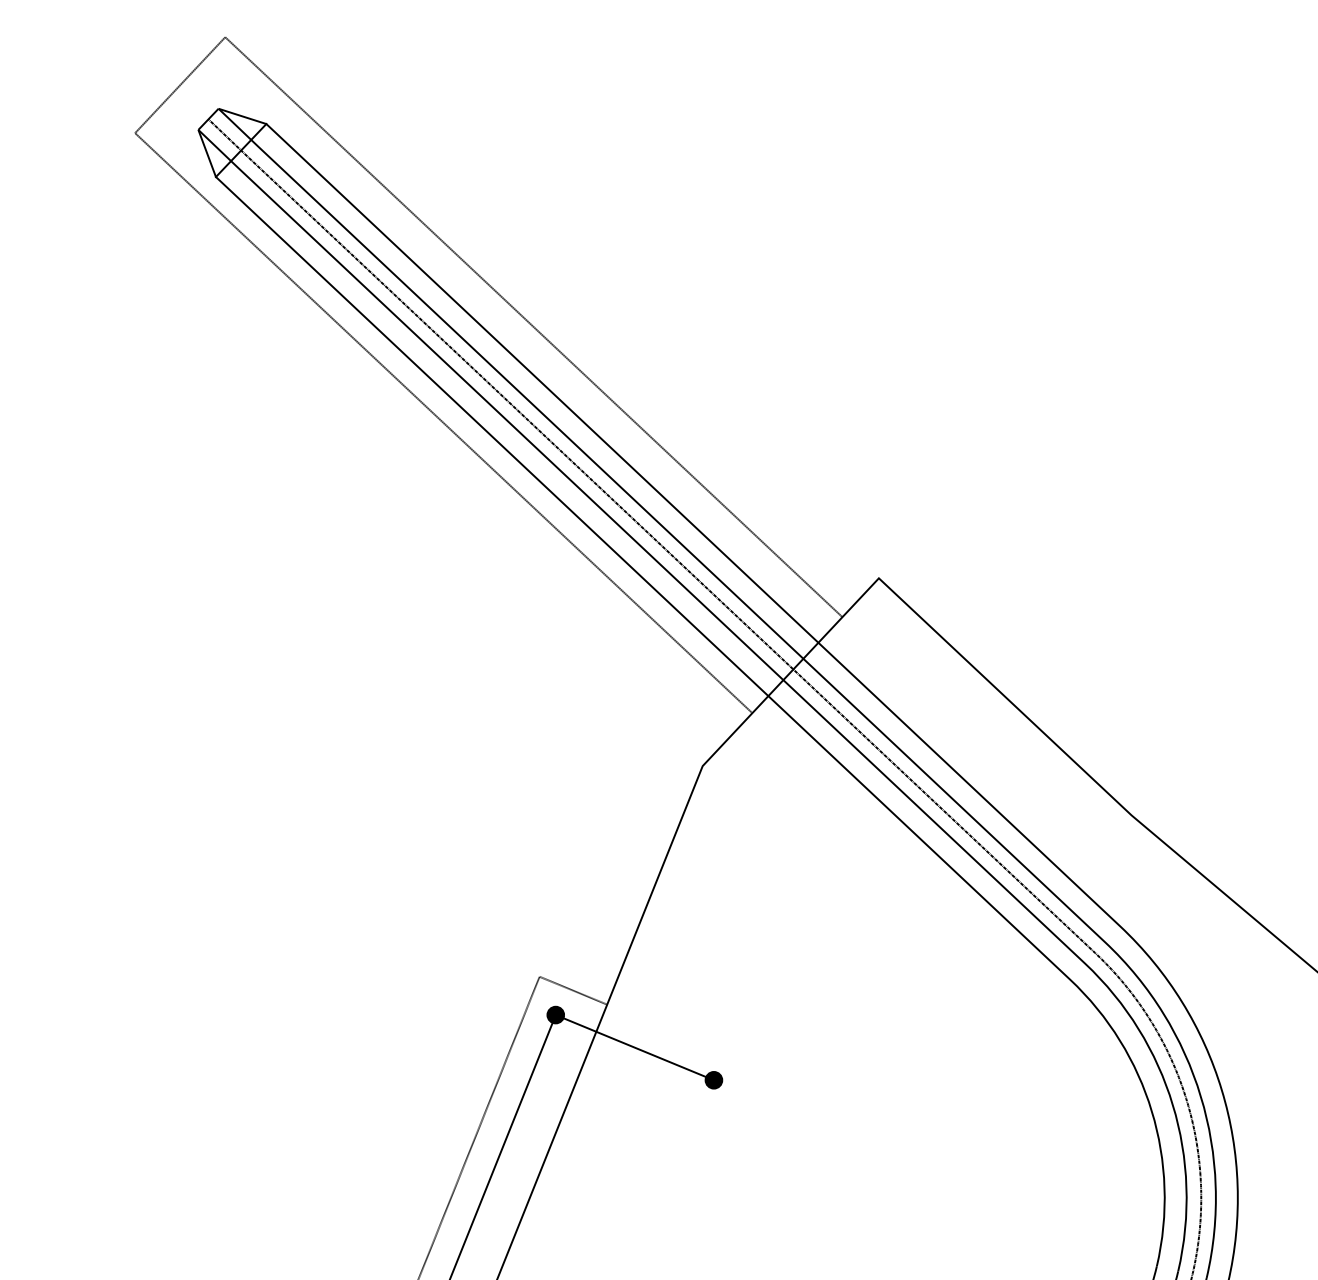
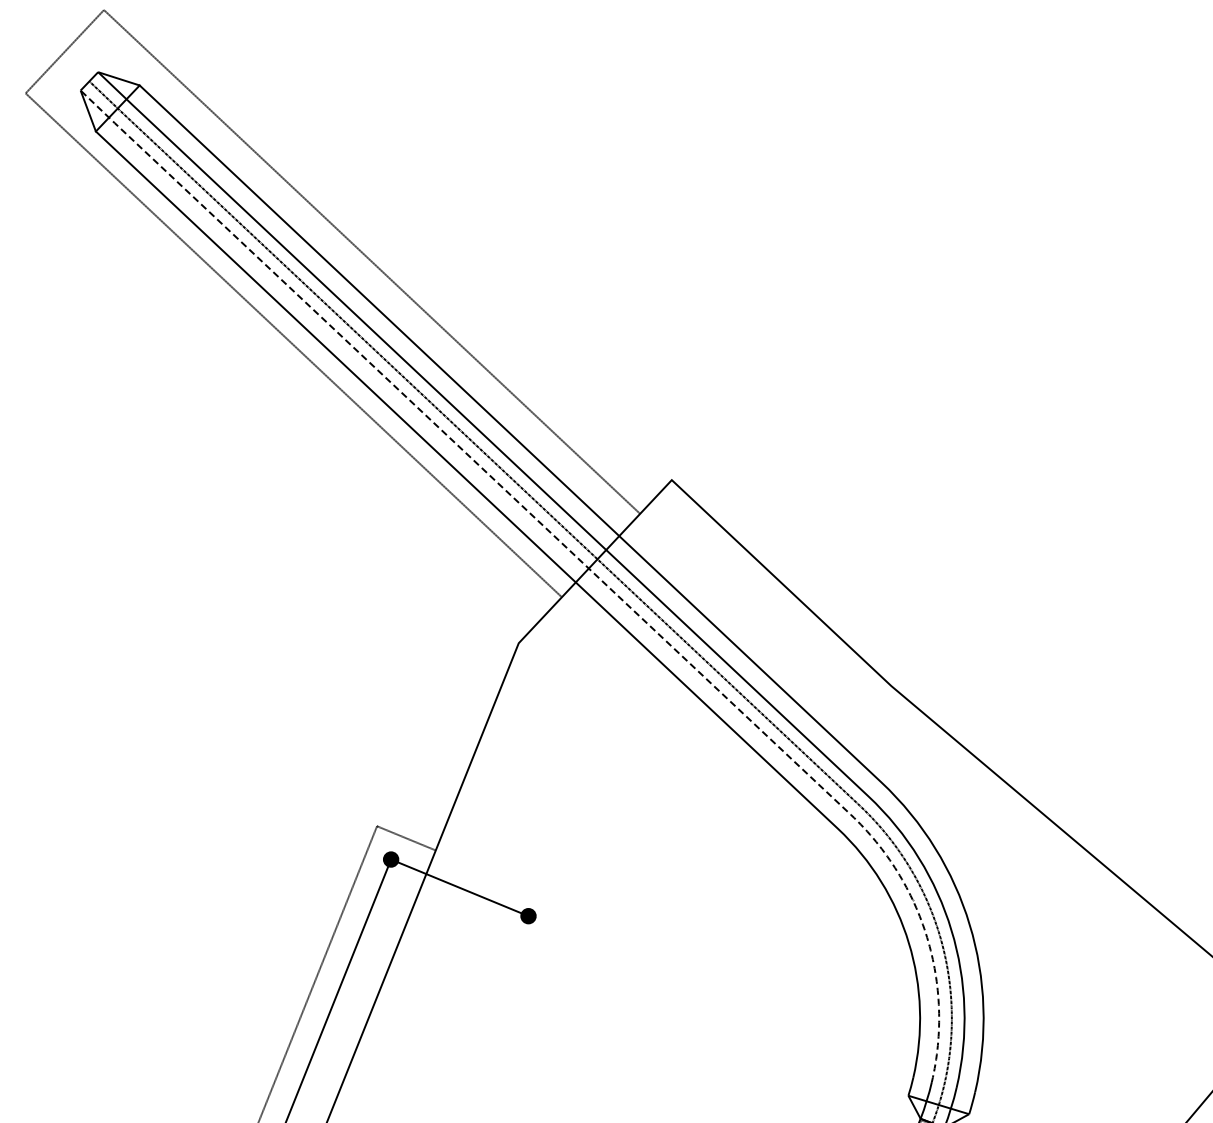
line: (774, 672) -> (581, 561), solid -> dashed

